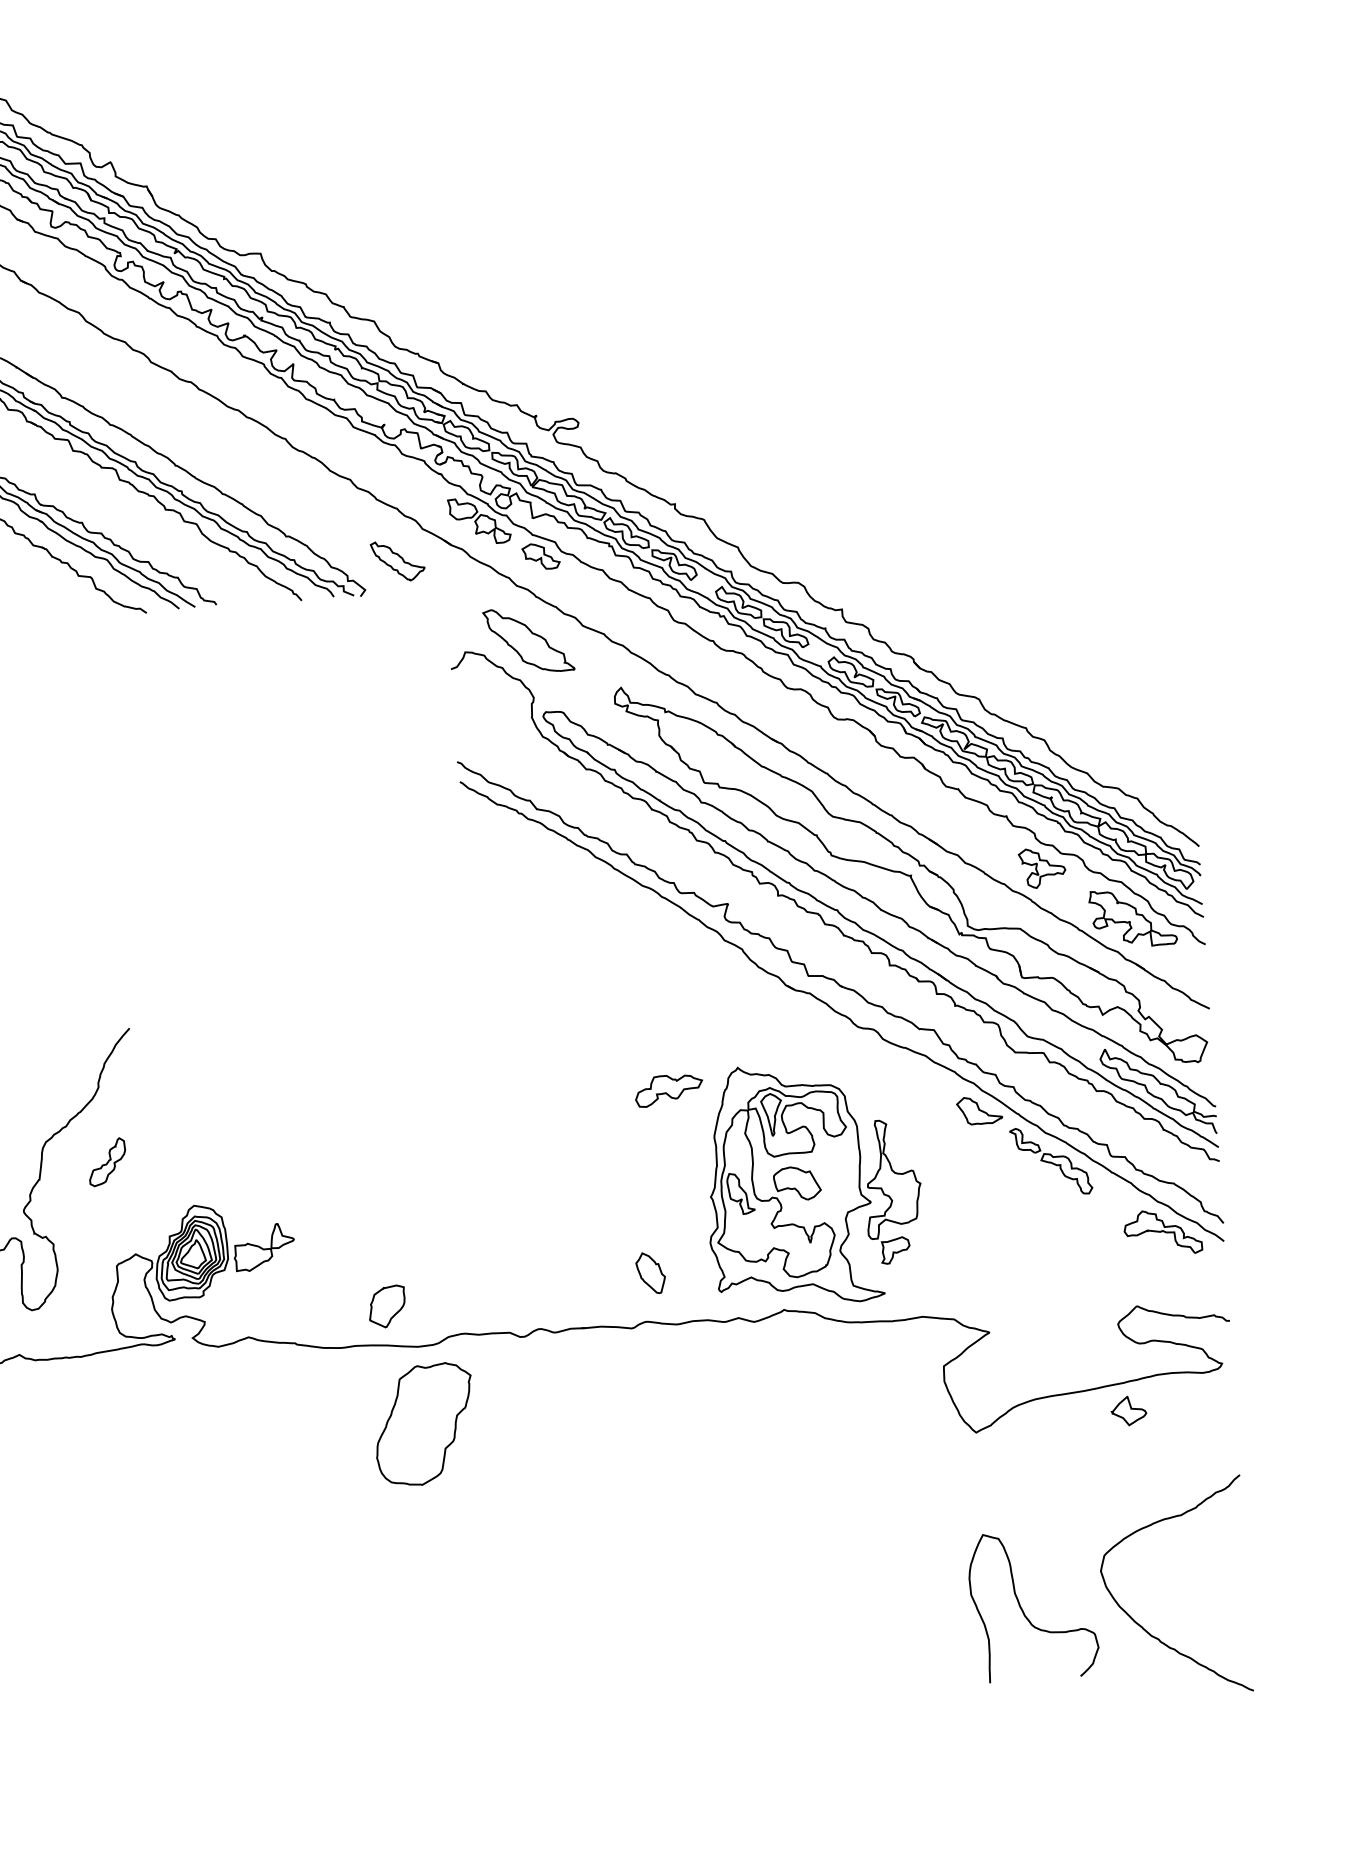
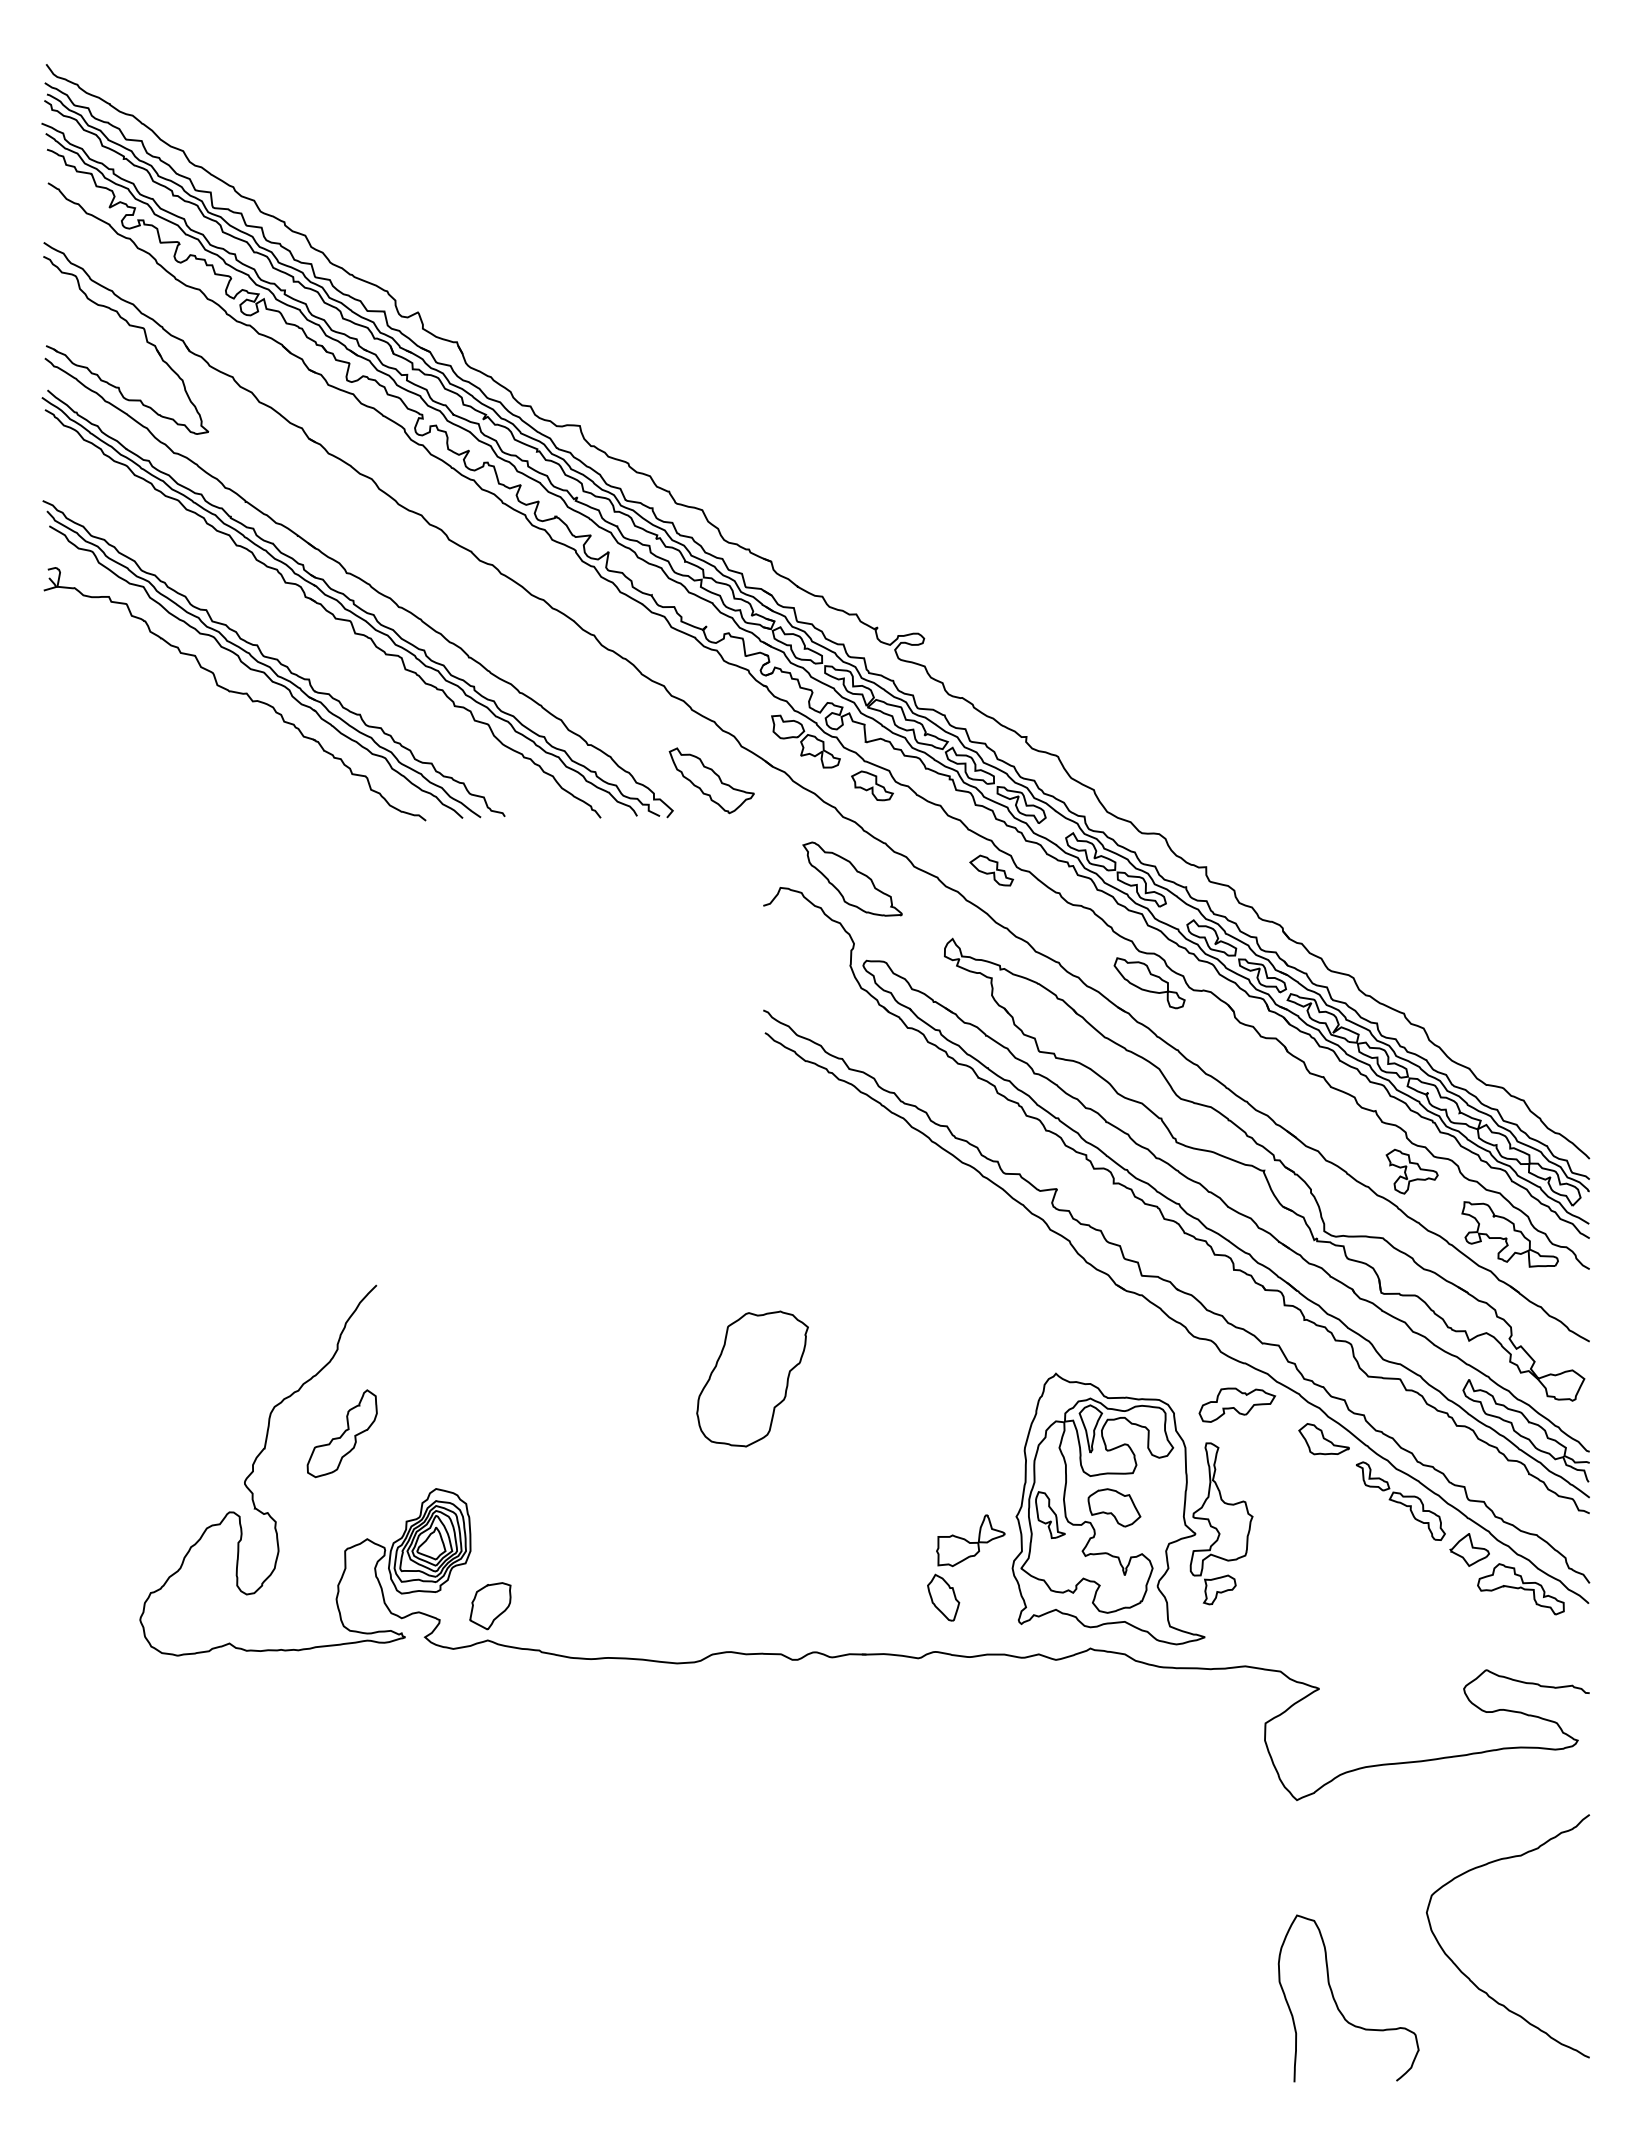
part: (397, 560) -> (711, 780), size x1.43
part: (651, 624) -> (991, 870), added
part: (798, 716) -> (1149, 983), added
part: (669, 1089) -> (1237, 1404), moved
part: (106, 1161) -> (341, 1433), size x1.67
part: (263, 1247) -> (970, 1540), moved
part: (387, 1306) -> (490, 1606), moved
part: (1128, 1410) -> (1469, 1549), moved
part: (424, 1424) -> (752, 1378), moved
curve: (1141, 1625) -> (1468, 1976), moved

